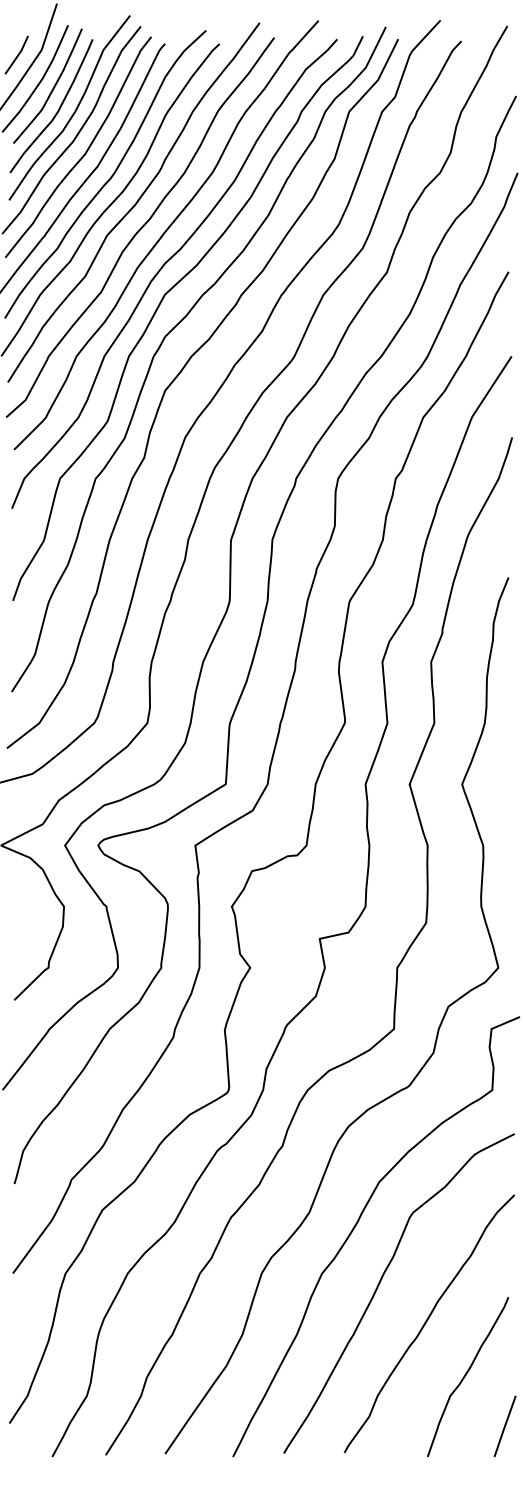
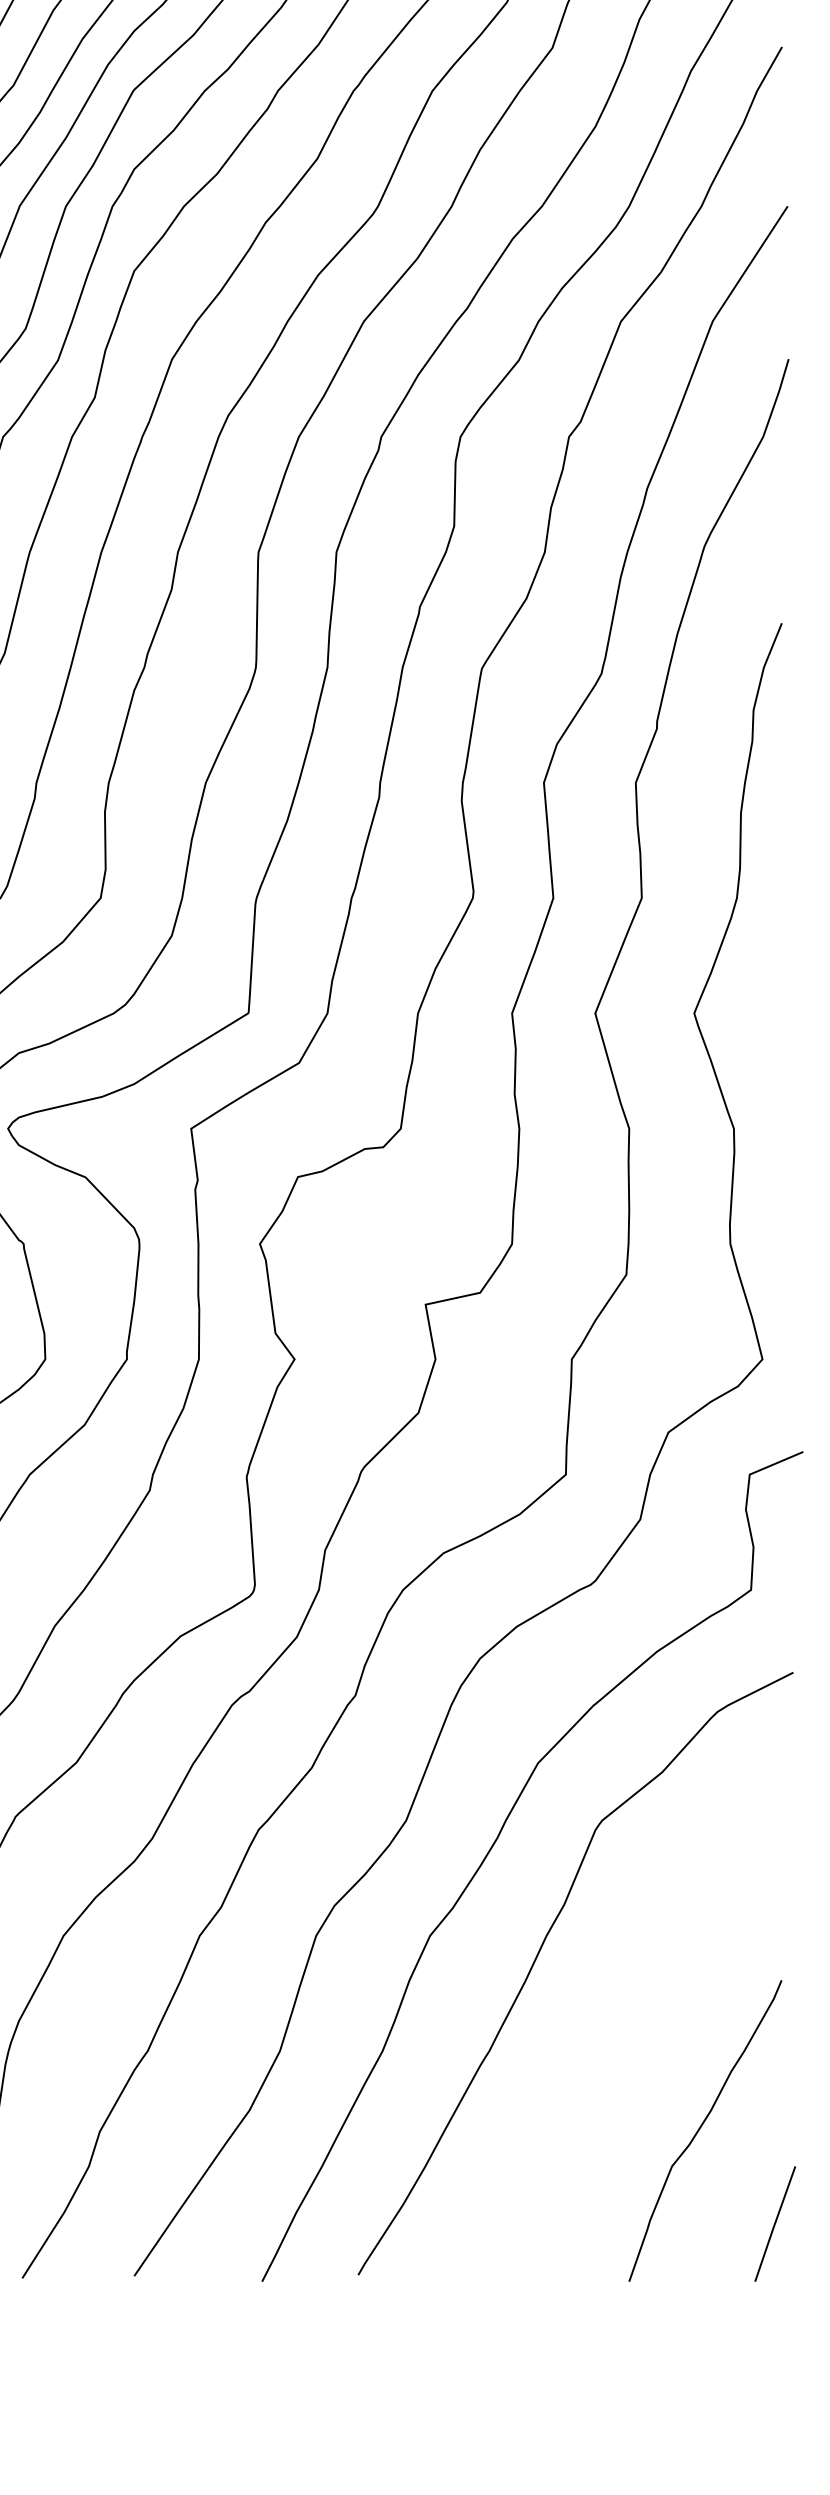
curve: (426, 1323) -> (626, 2029), removed

